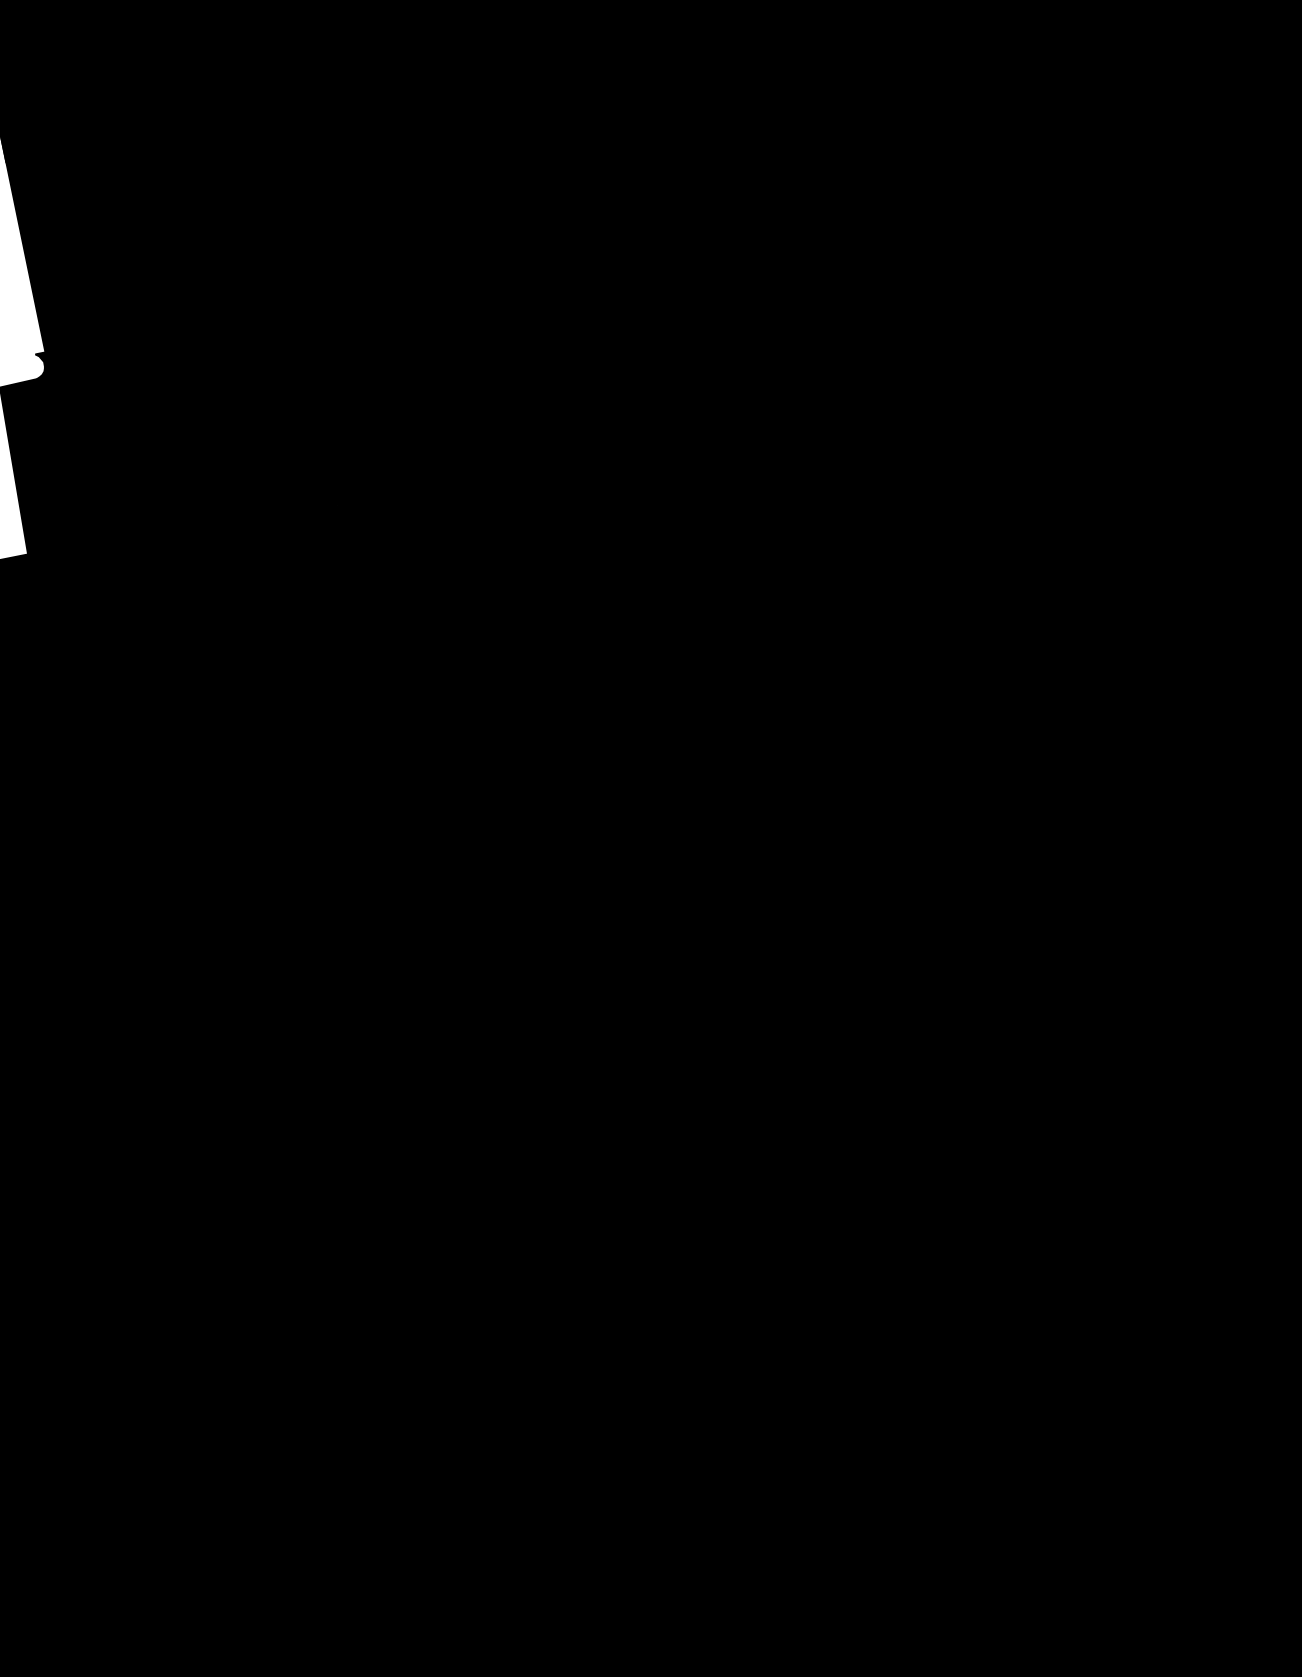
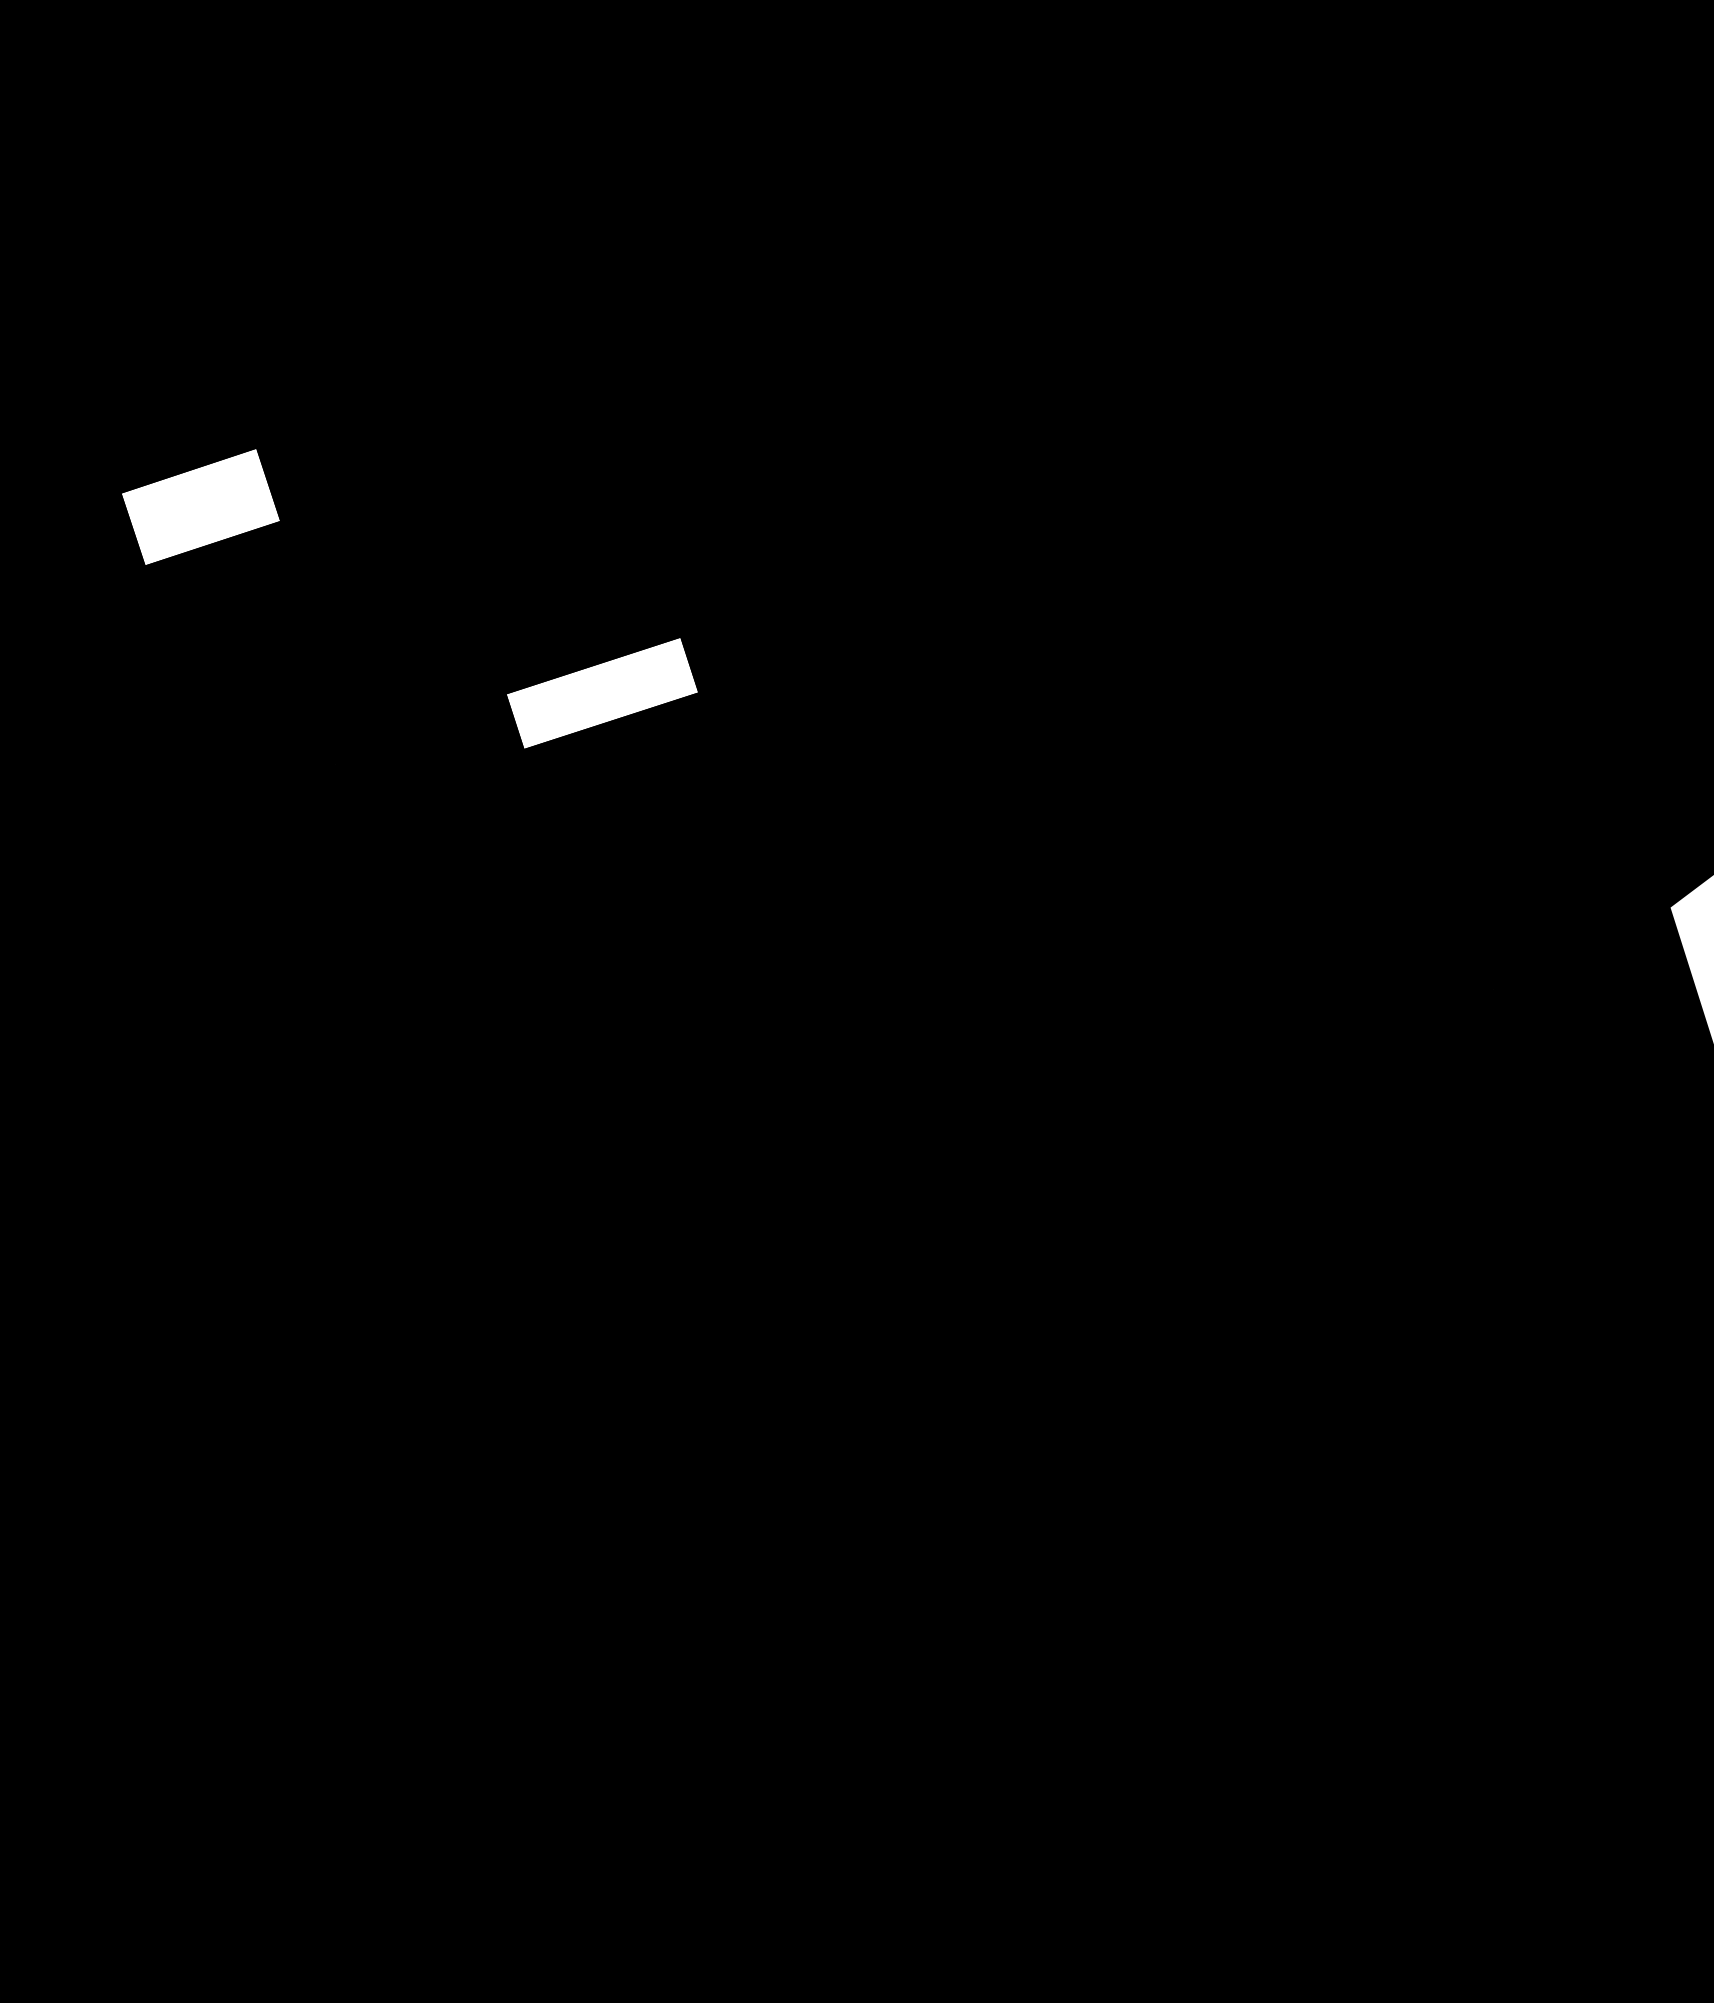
fill: (248, 278) -> (200, 506), removed
fill: (566, 470) -> (602, 693), removed

